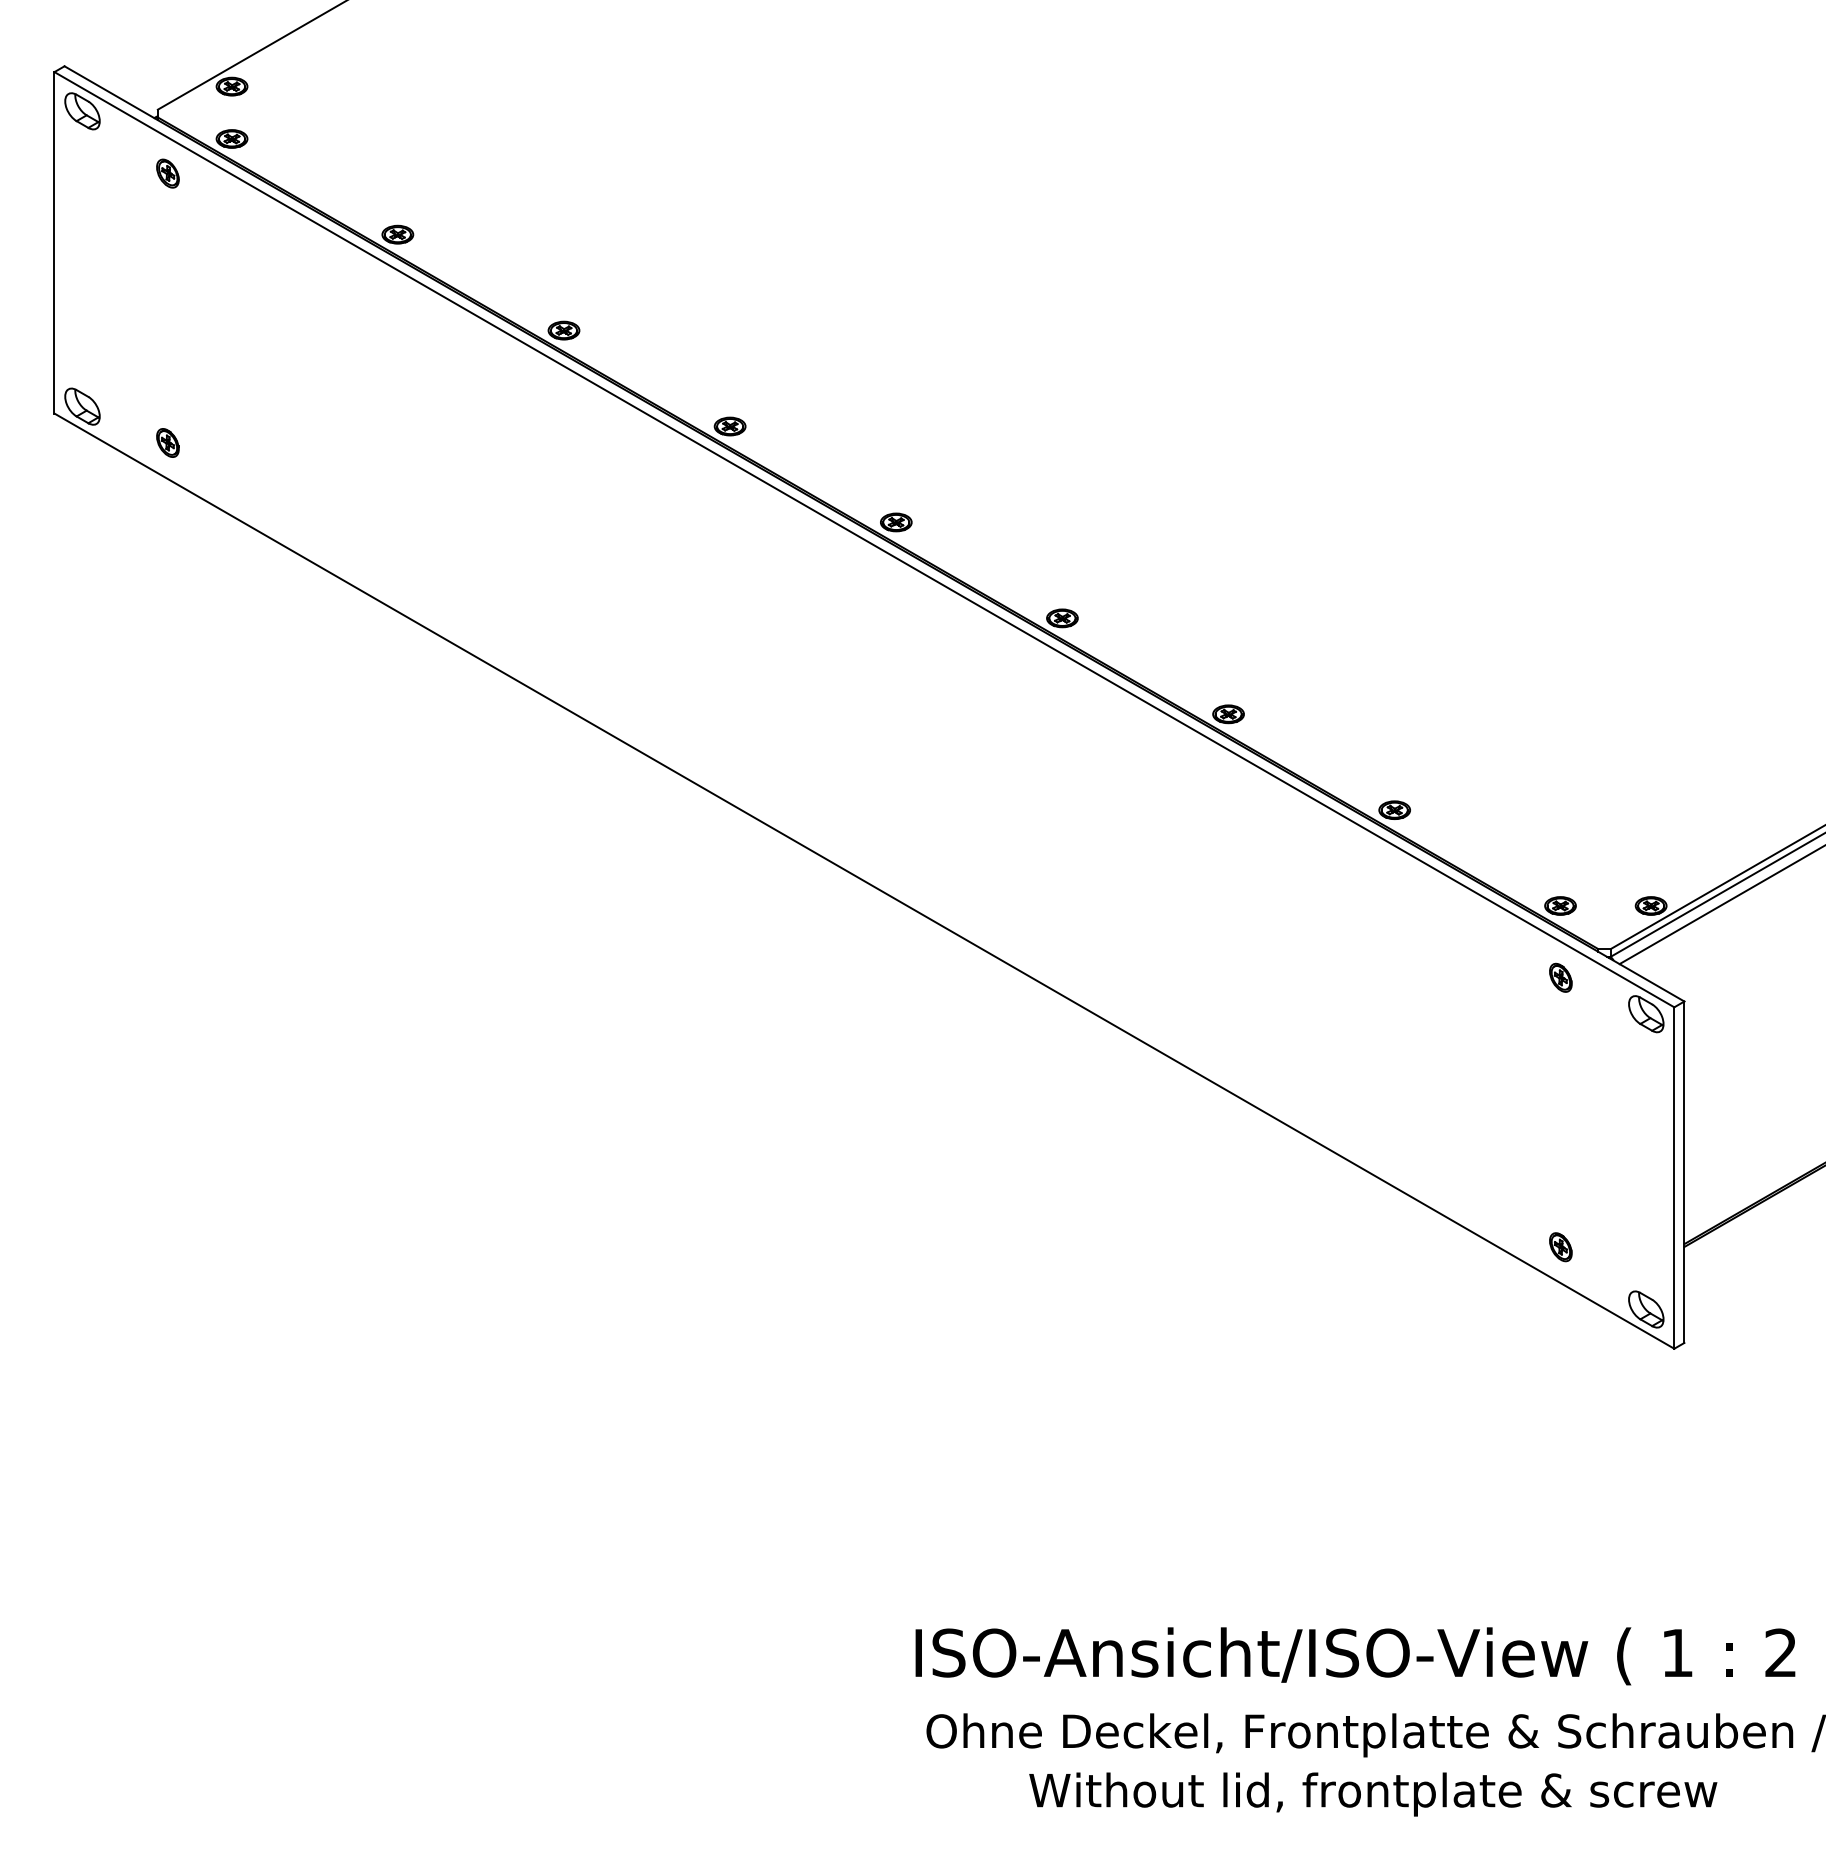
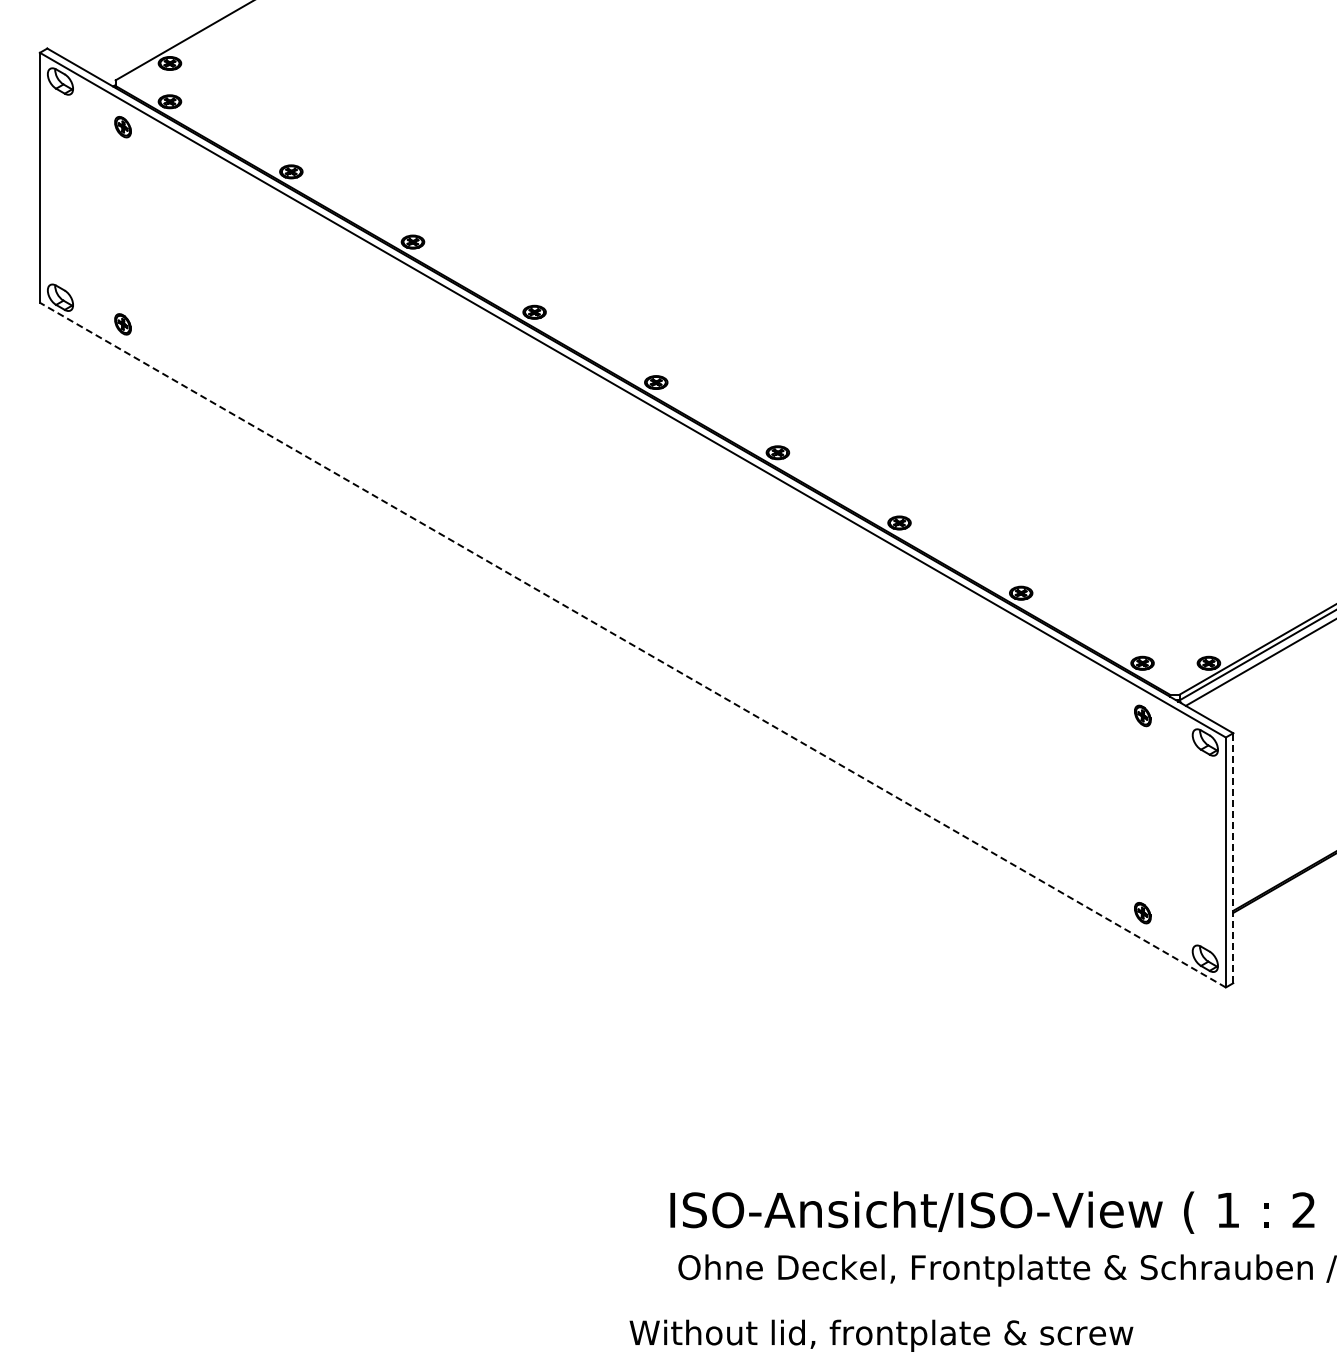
line: (863, 881) -> (632, 645), solid -> dashed
line: (1684, 1172) -> (1233, 858), solid -> dashed
text: (1373, 1794) -> (881, 1335), moved

